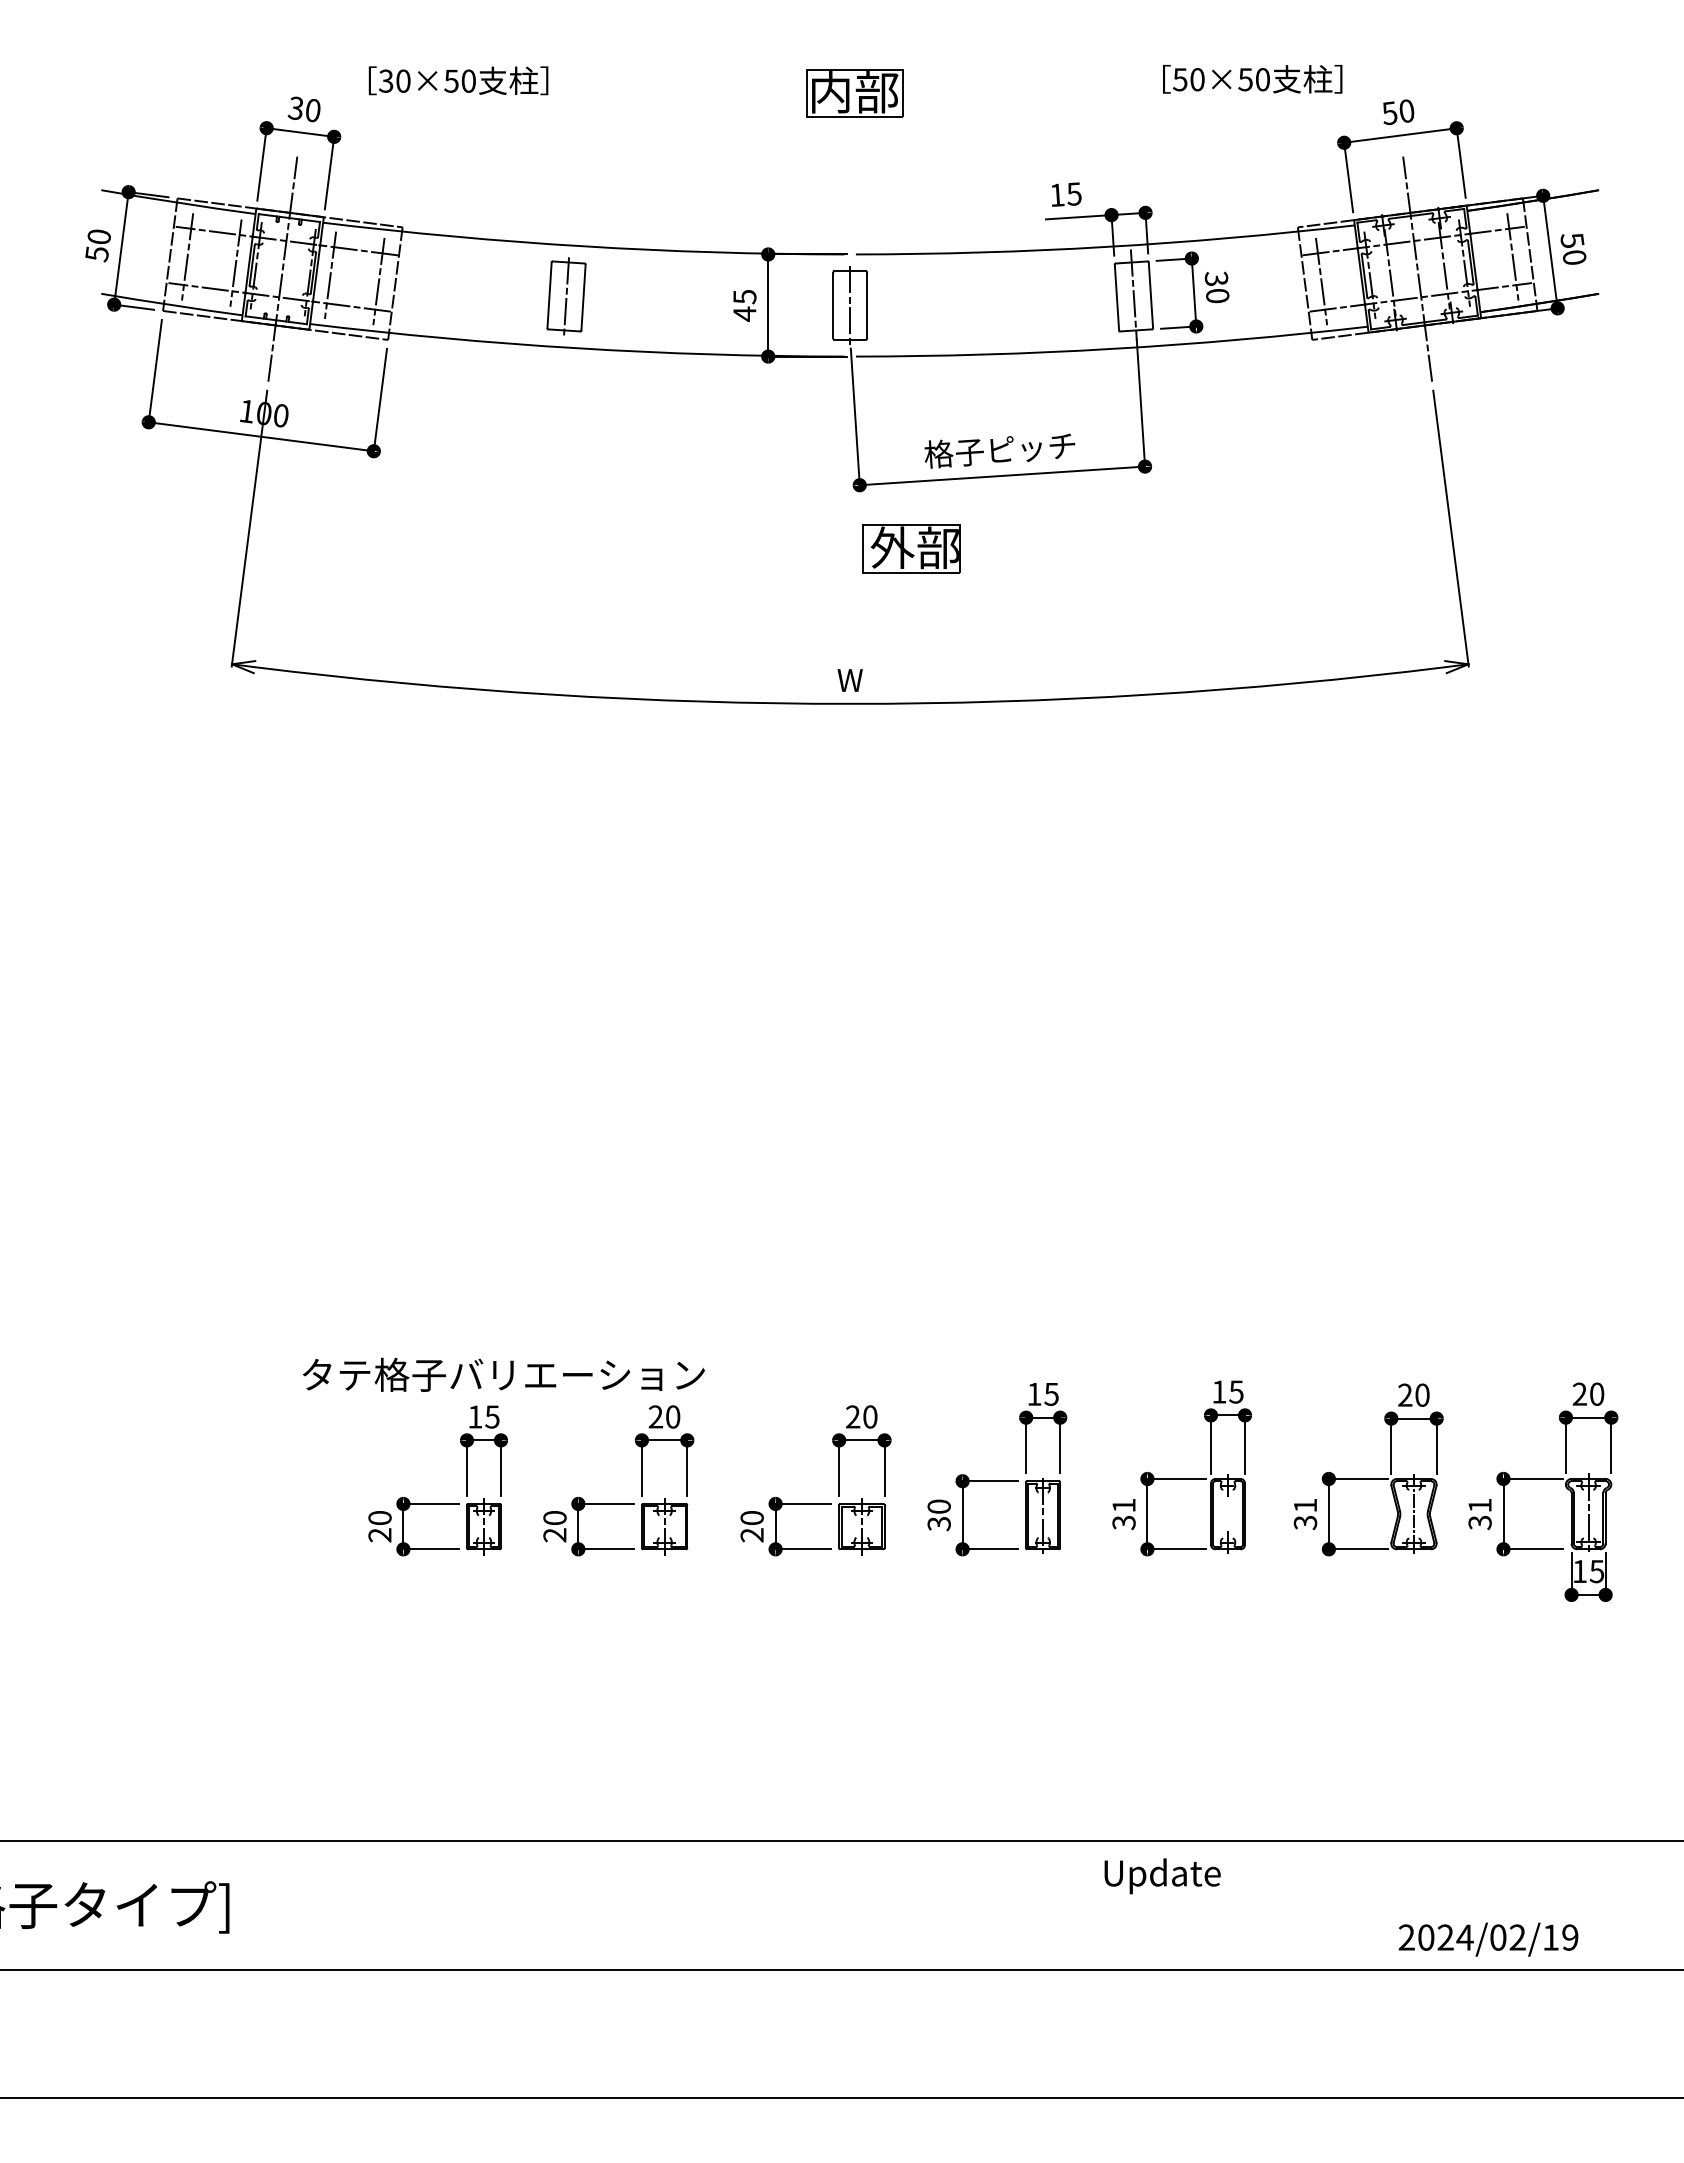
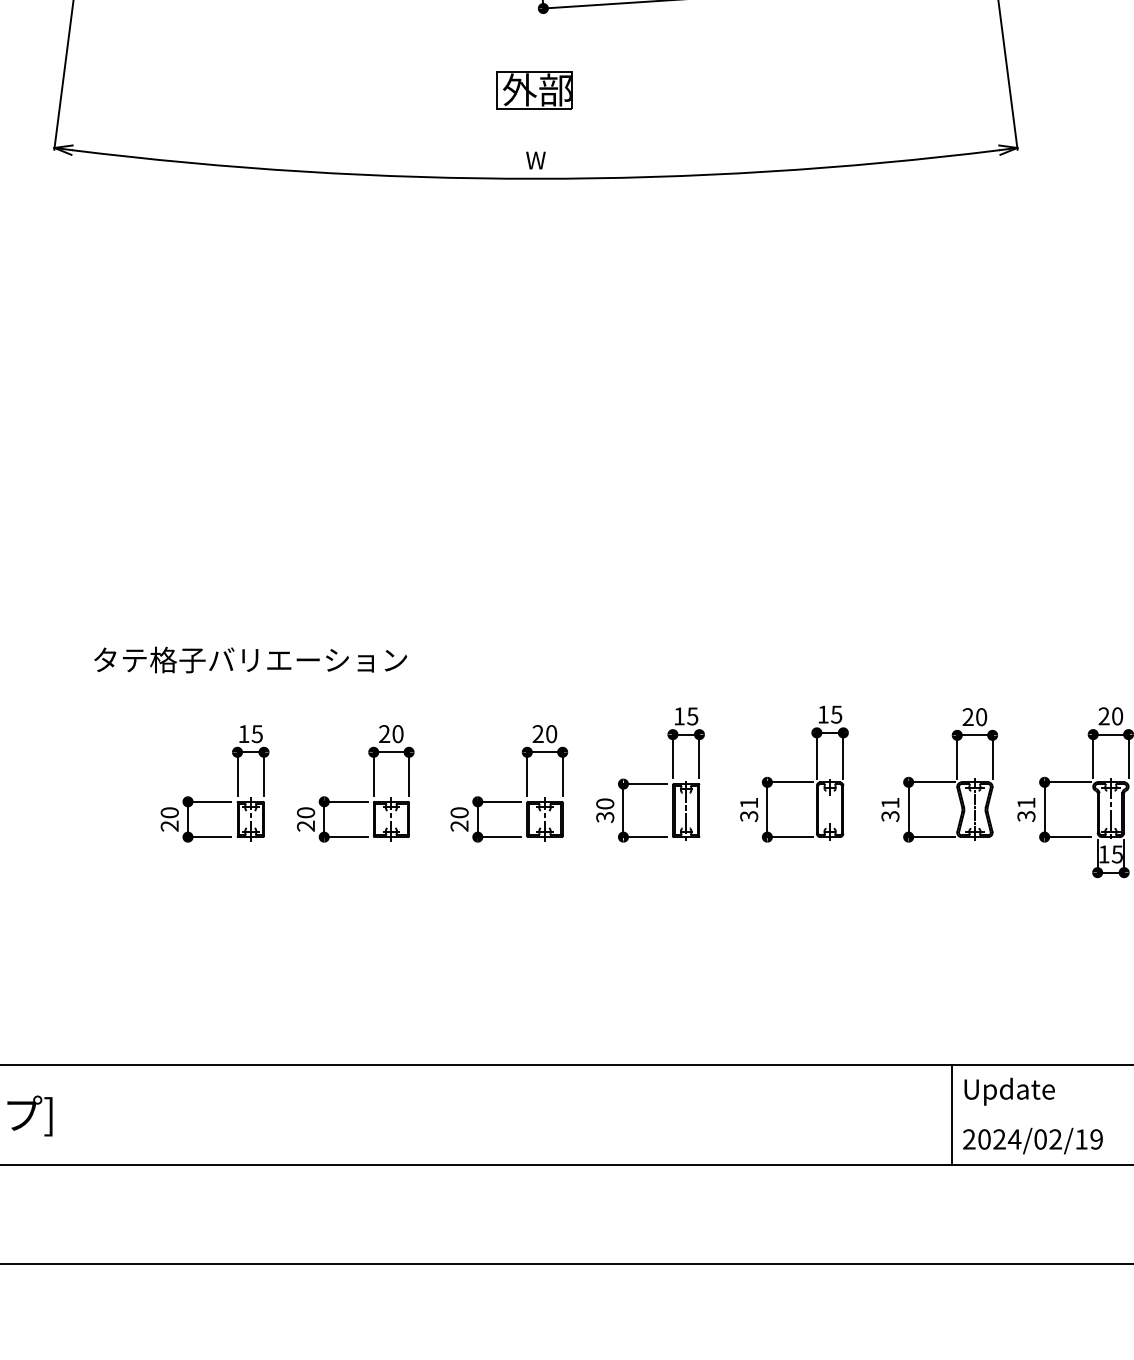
part: (911, 548) -> (534, 90), moved
text: (503, 1374) -> (250, 659), moved
text: (1162, 1876) -> (1009, 1091), moved
line: (1384, 1905) -> (951, 1114), added

